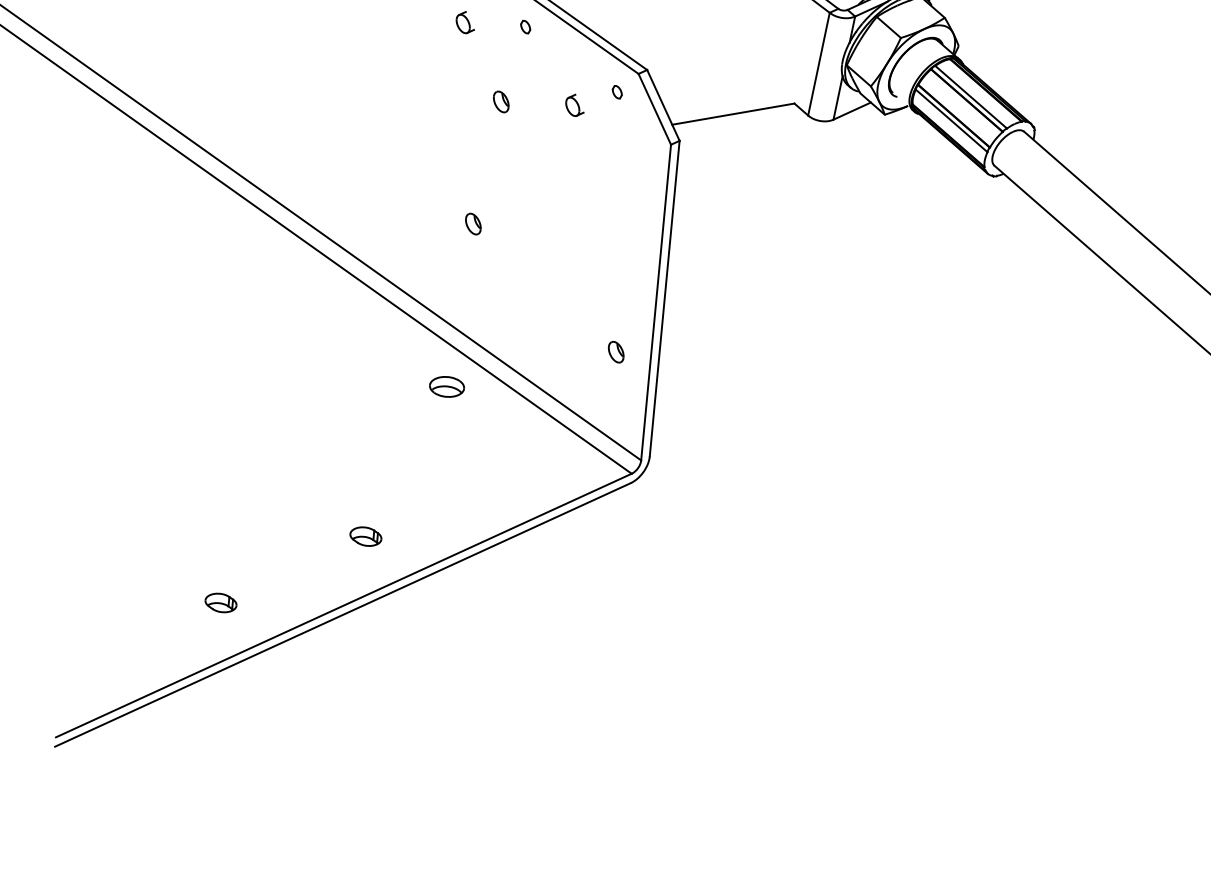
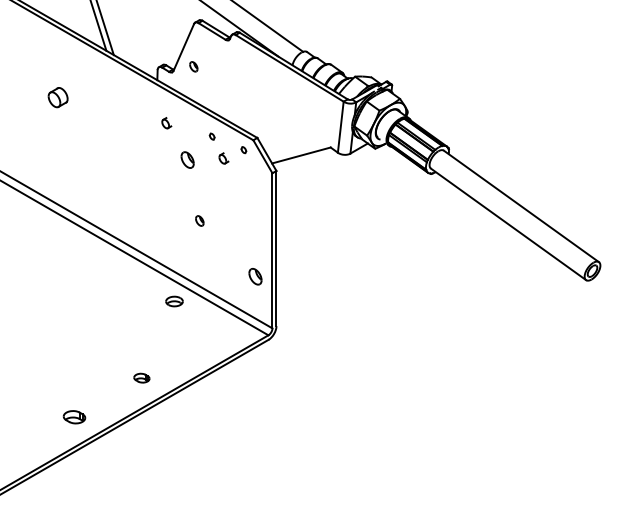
part: (524, 26) -> (211, 136), moved
part: (500, 102) -> (187, 160), size x1.6
part: (472, 222) -> (199, 220), moved
part: (614, 351) -> (254, 276), size x1.6
part: (219, 601) -> (73, 416), size x1.4

